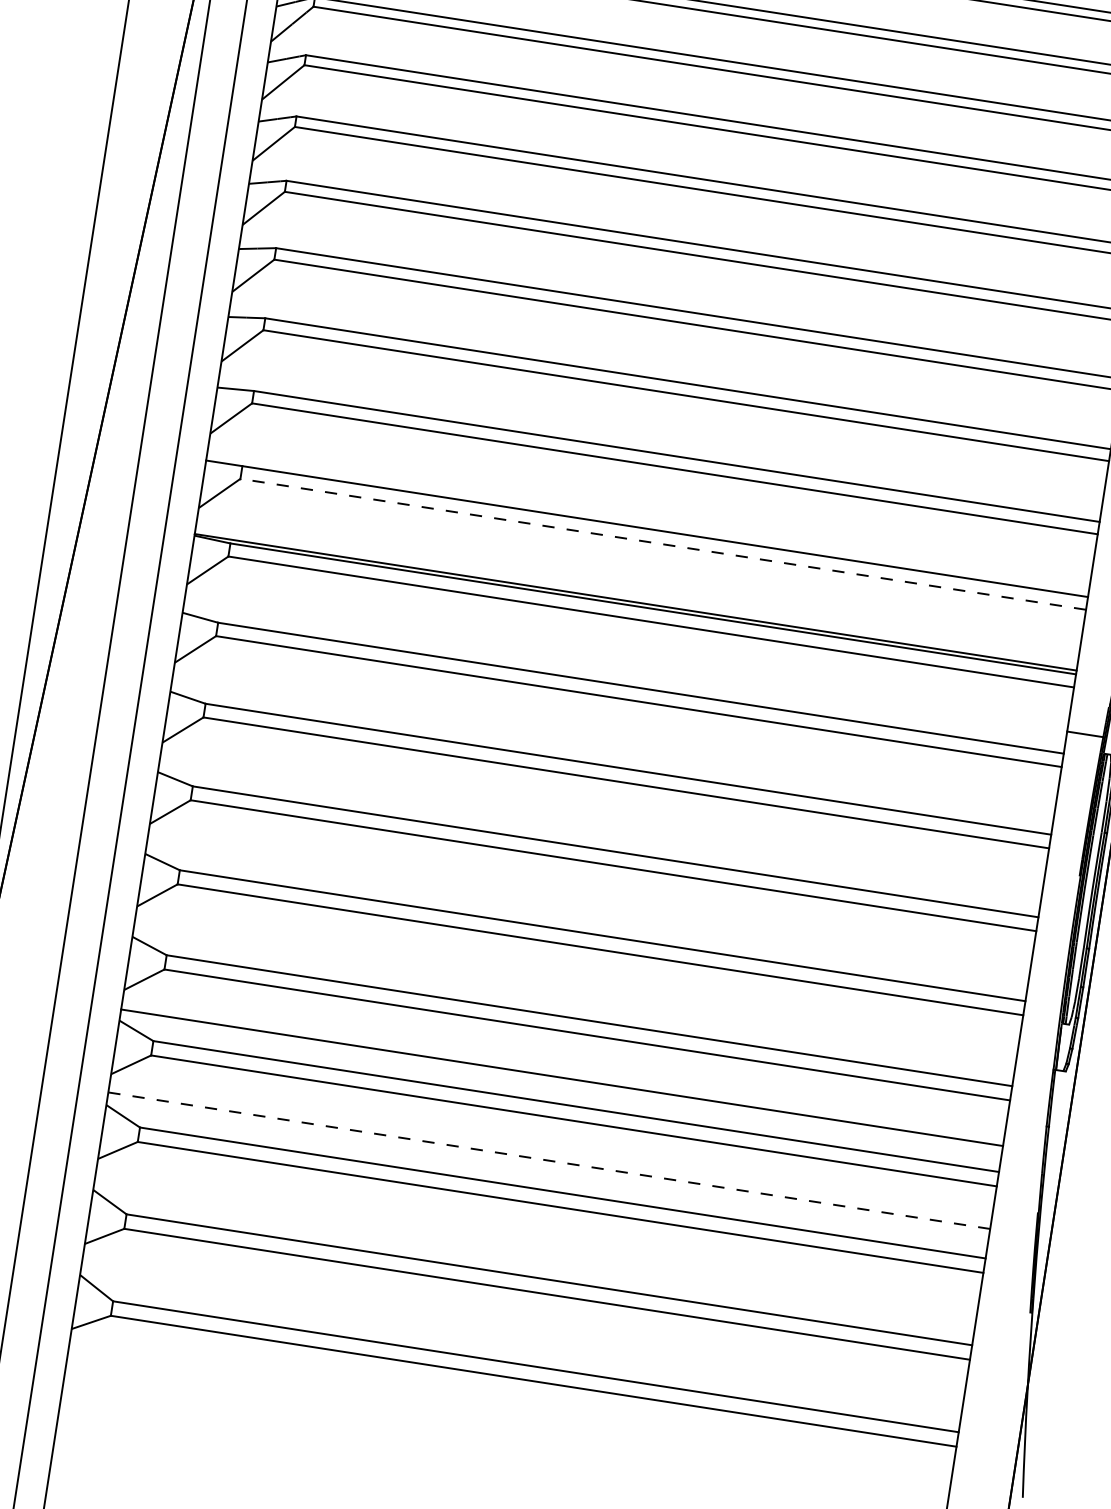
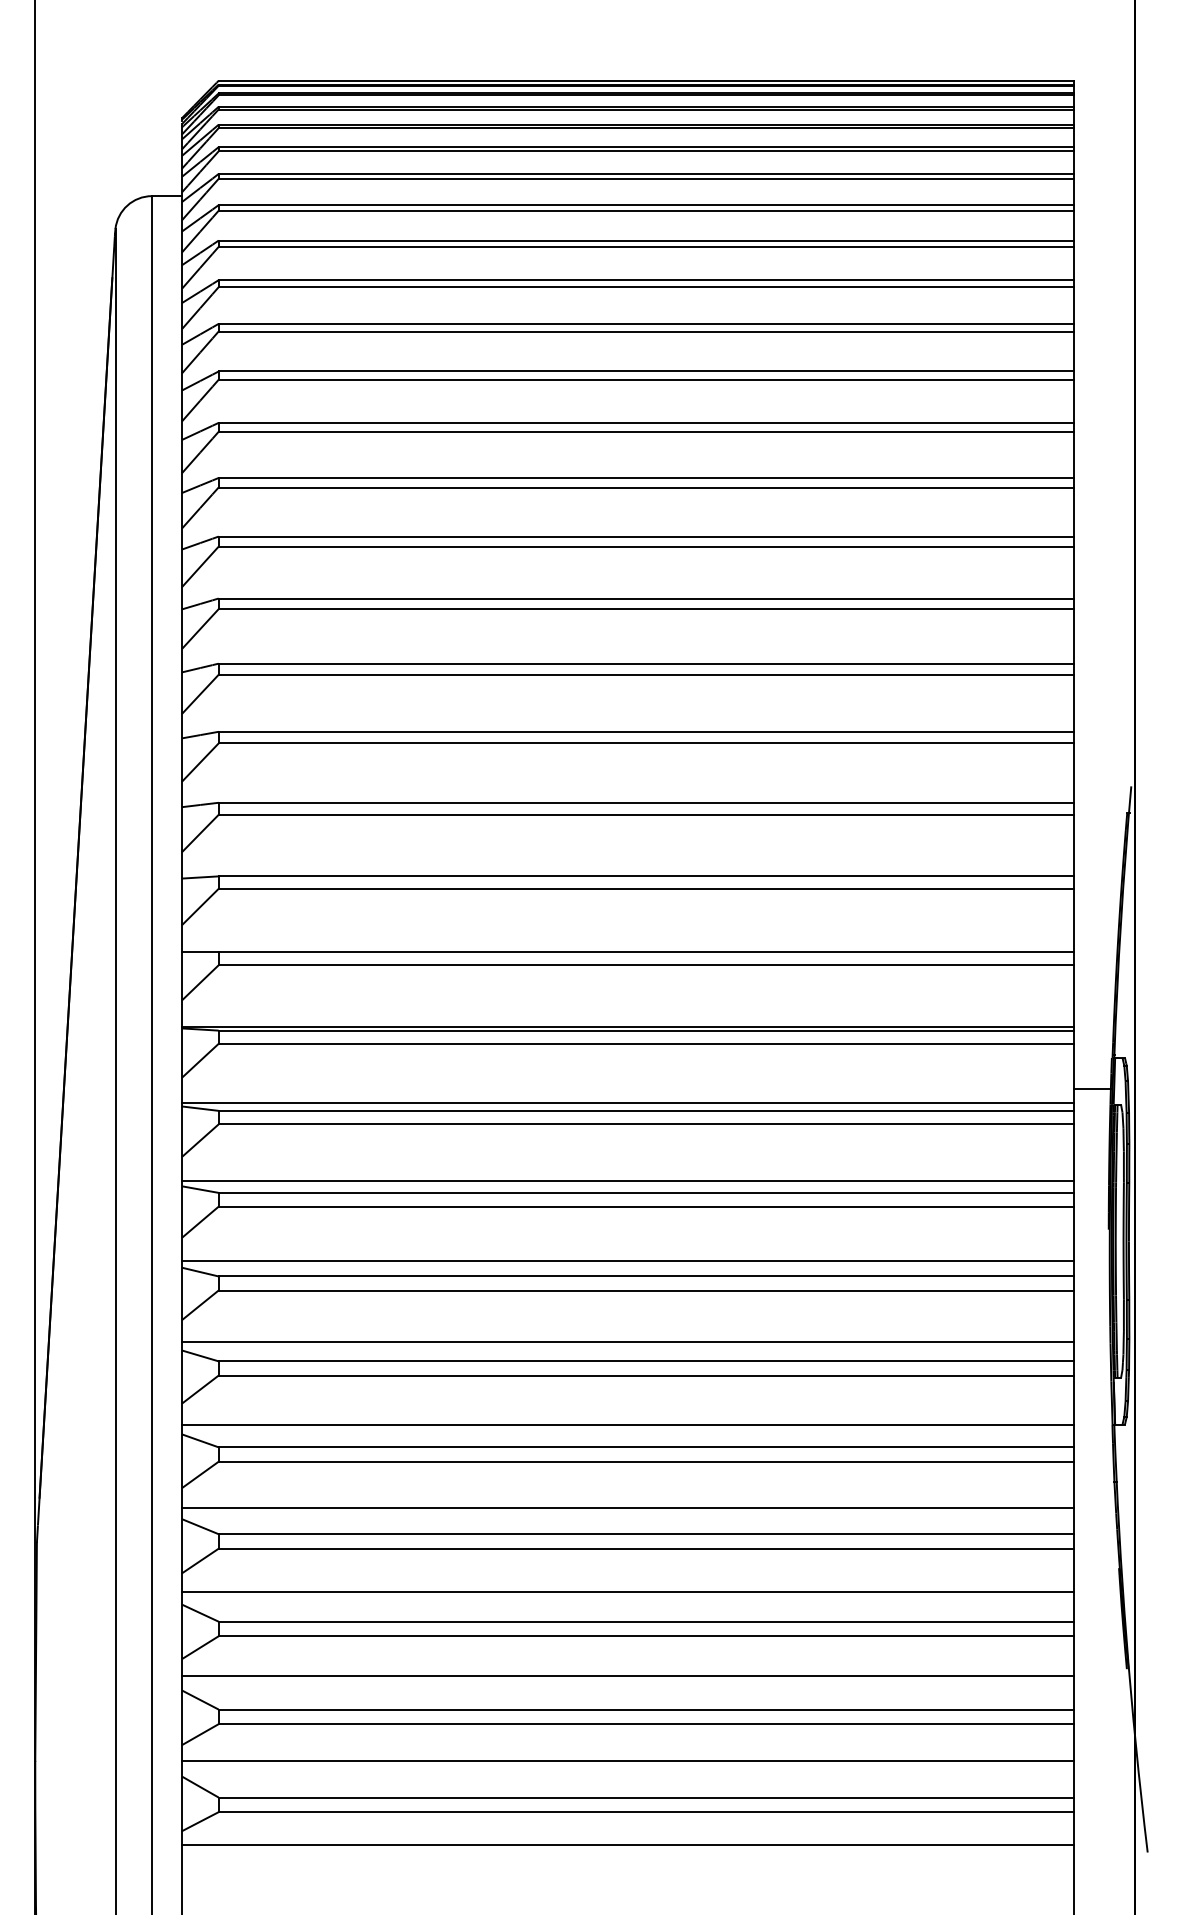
line: (663, 544) -> (646, 965), dashed -> solid
line: (623, 678) -> (627, 1103), added
line: (611, 755) -> (627, 1181), added
line: (599, 834) -> (627, 1261), added
line: (586, 914) -> (627, 1342), added
line: (574, 995) -> (627, 1424), added
line: (549, 1160) -> (628, 1591), dashed -> solid
line: (535, 1244) -> (627, 1676), added
line: (522, 1327) -> (627, 1760), added
line: (509, 1411) -> (627, 1845), added

